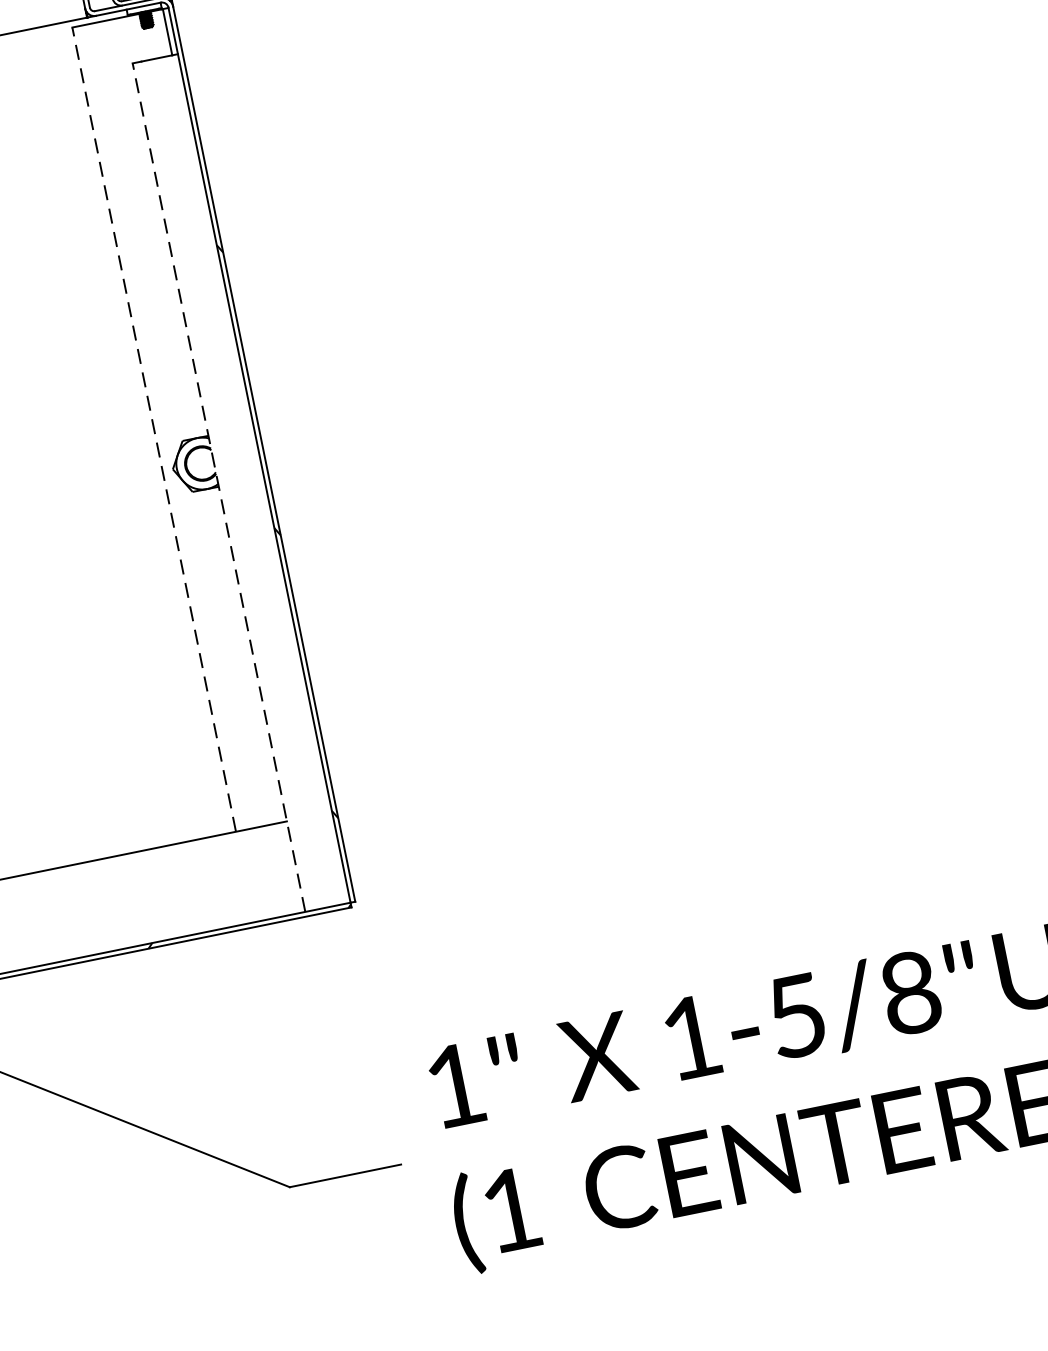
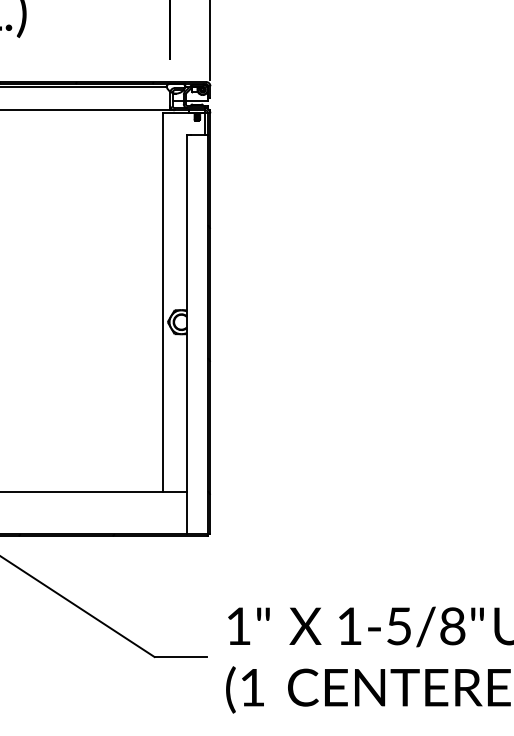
line: (153, 429) -> (162, 302), dashed -> solid
line: (218, 487) -> (186, 334), dashed -> solid

